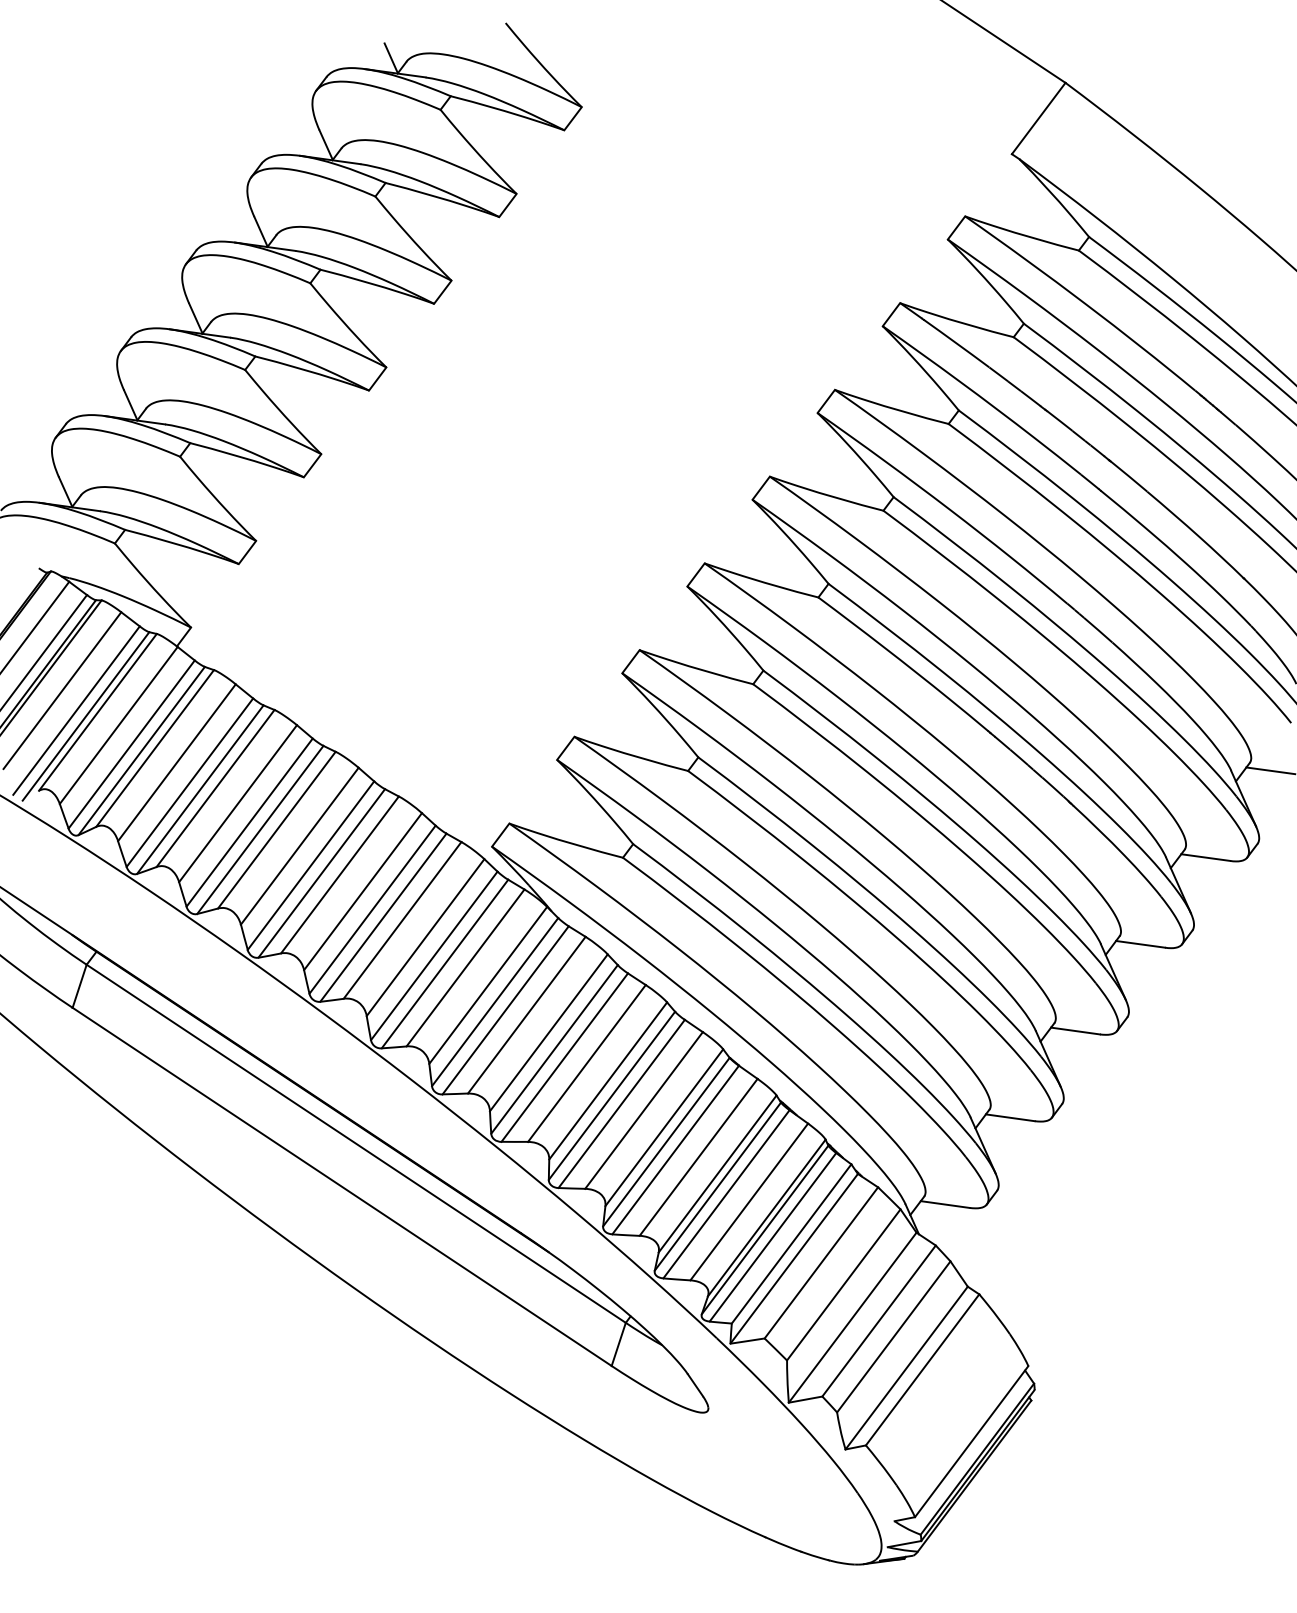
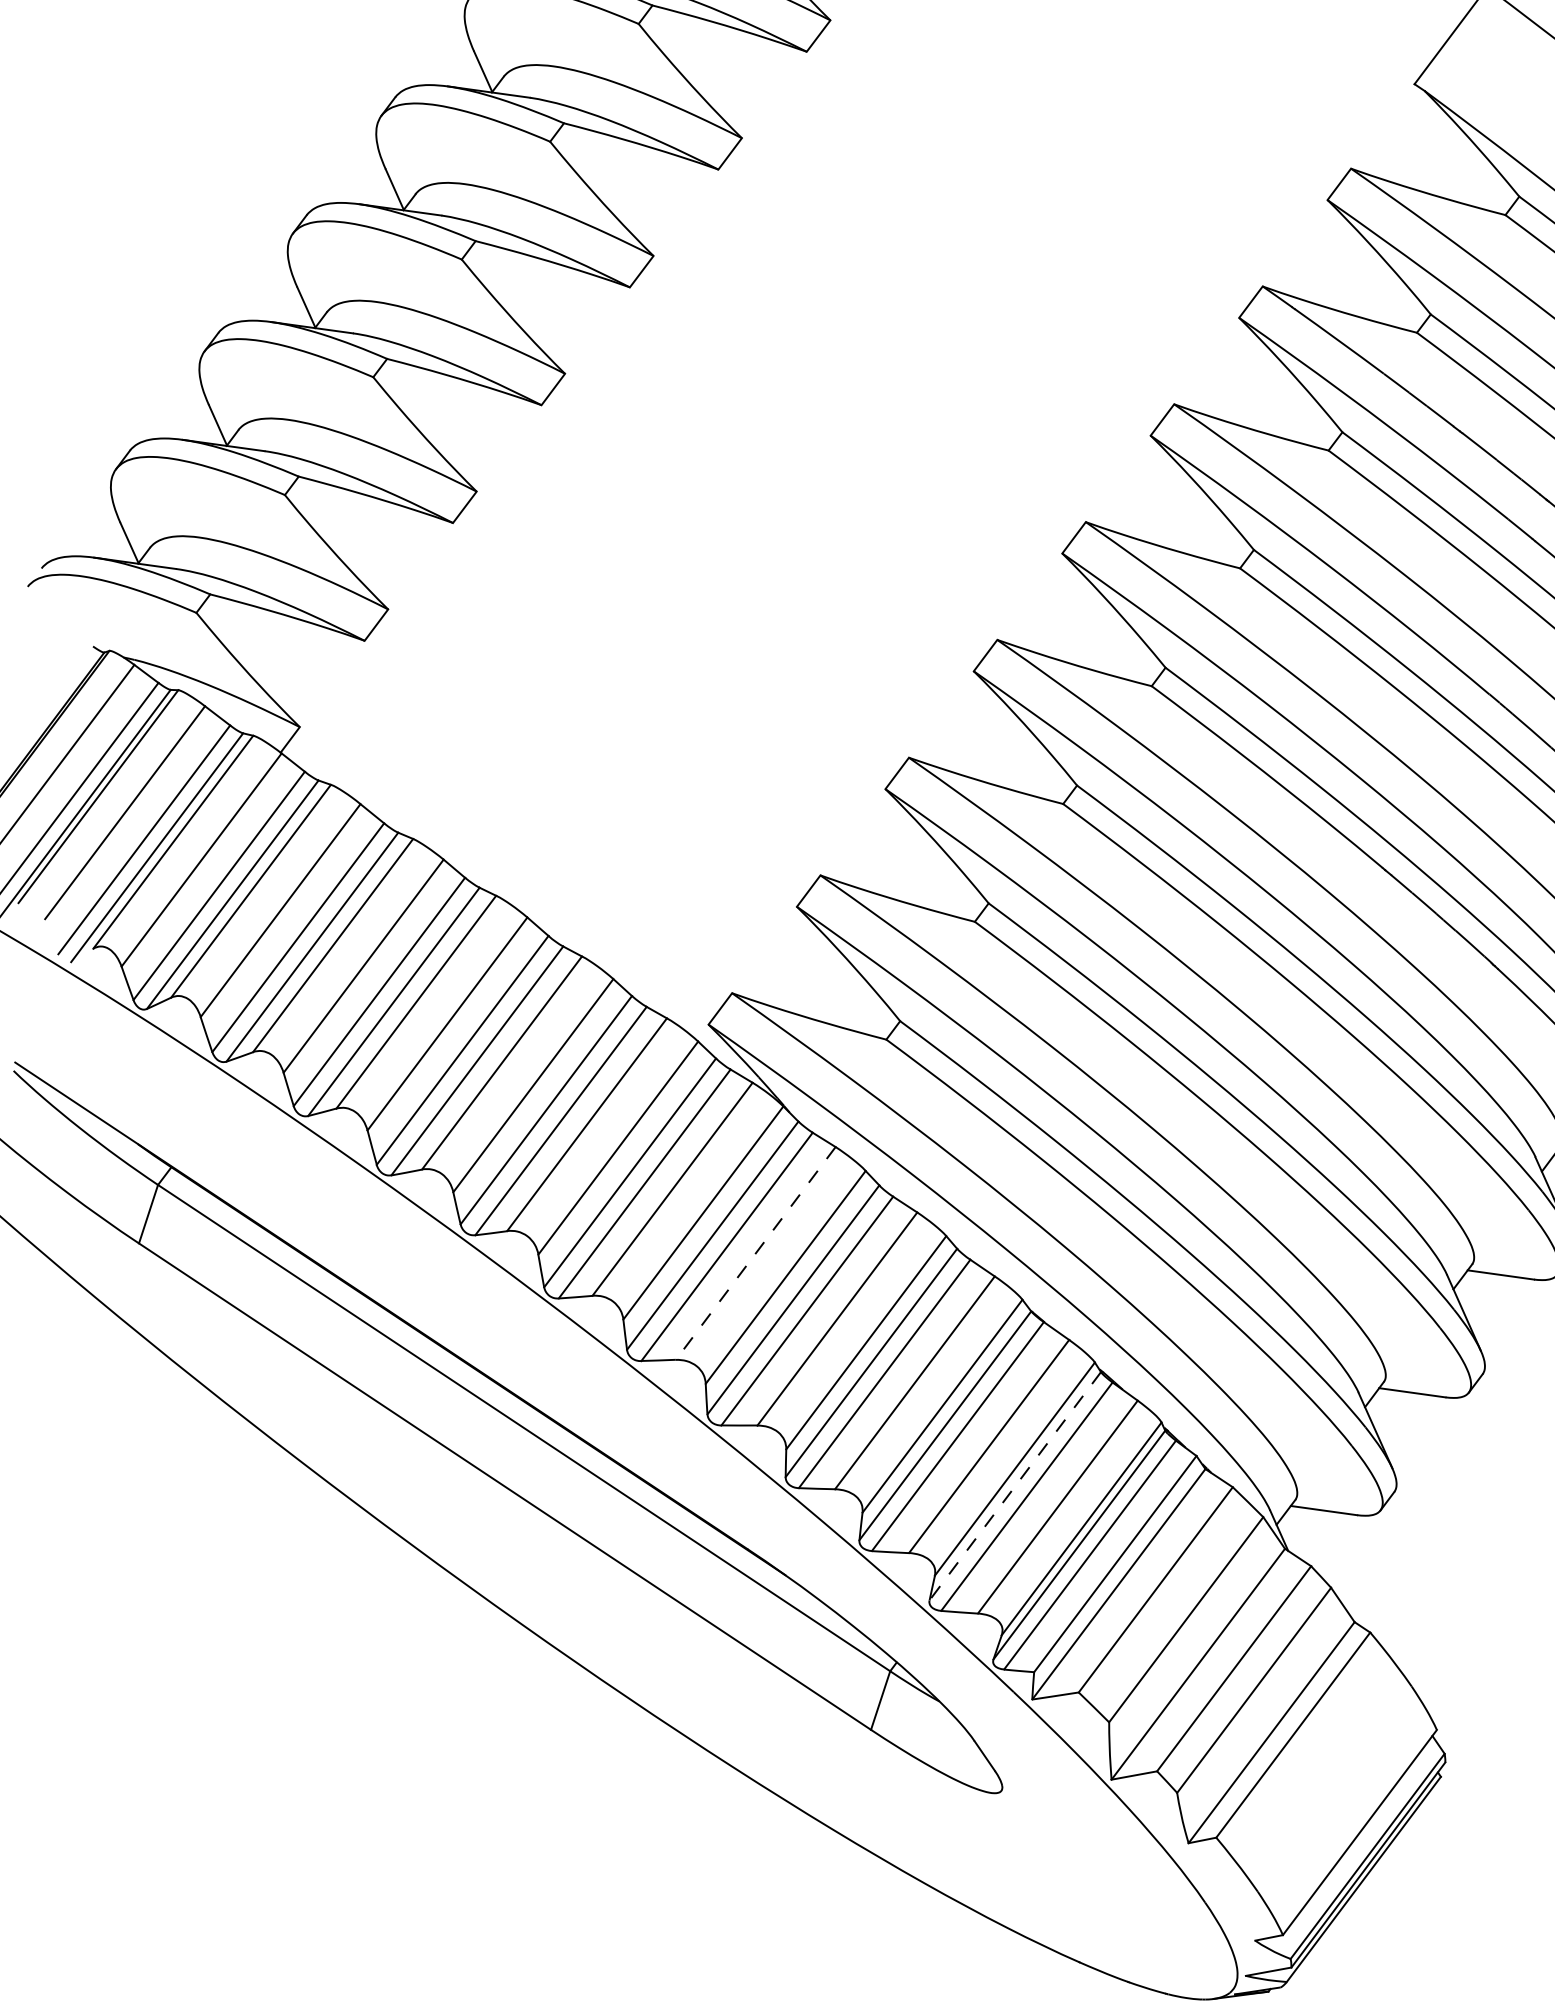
line: (526, 1015) -> (755, 1253), solid -> dashed
line: (717, 1187) -> (1014, 1487), solid -> dashed

